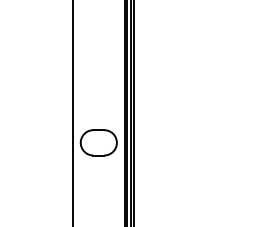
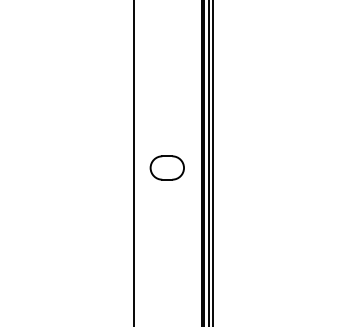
part: (98, 142) -> (166, 167), size x0.71

